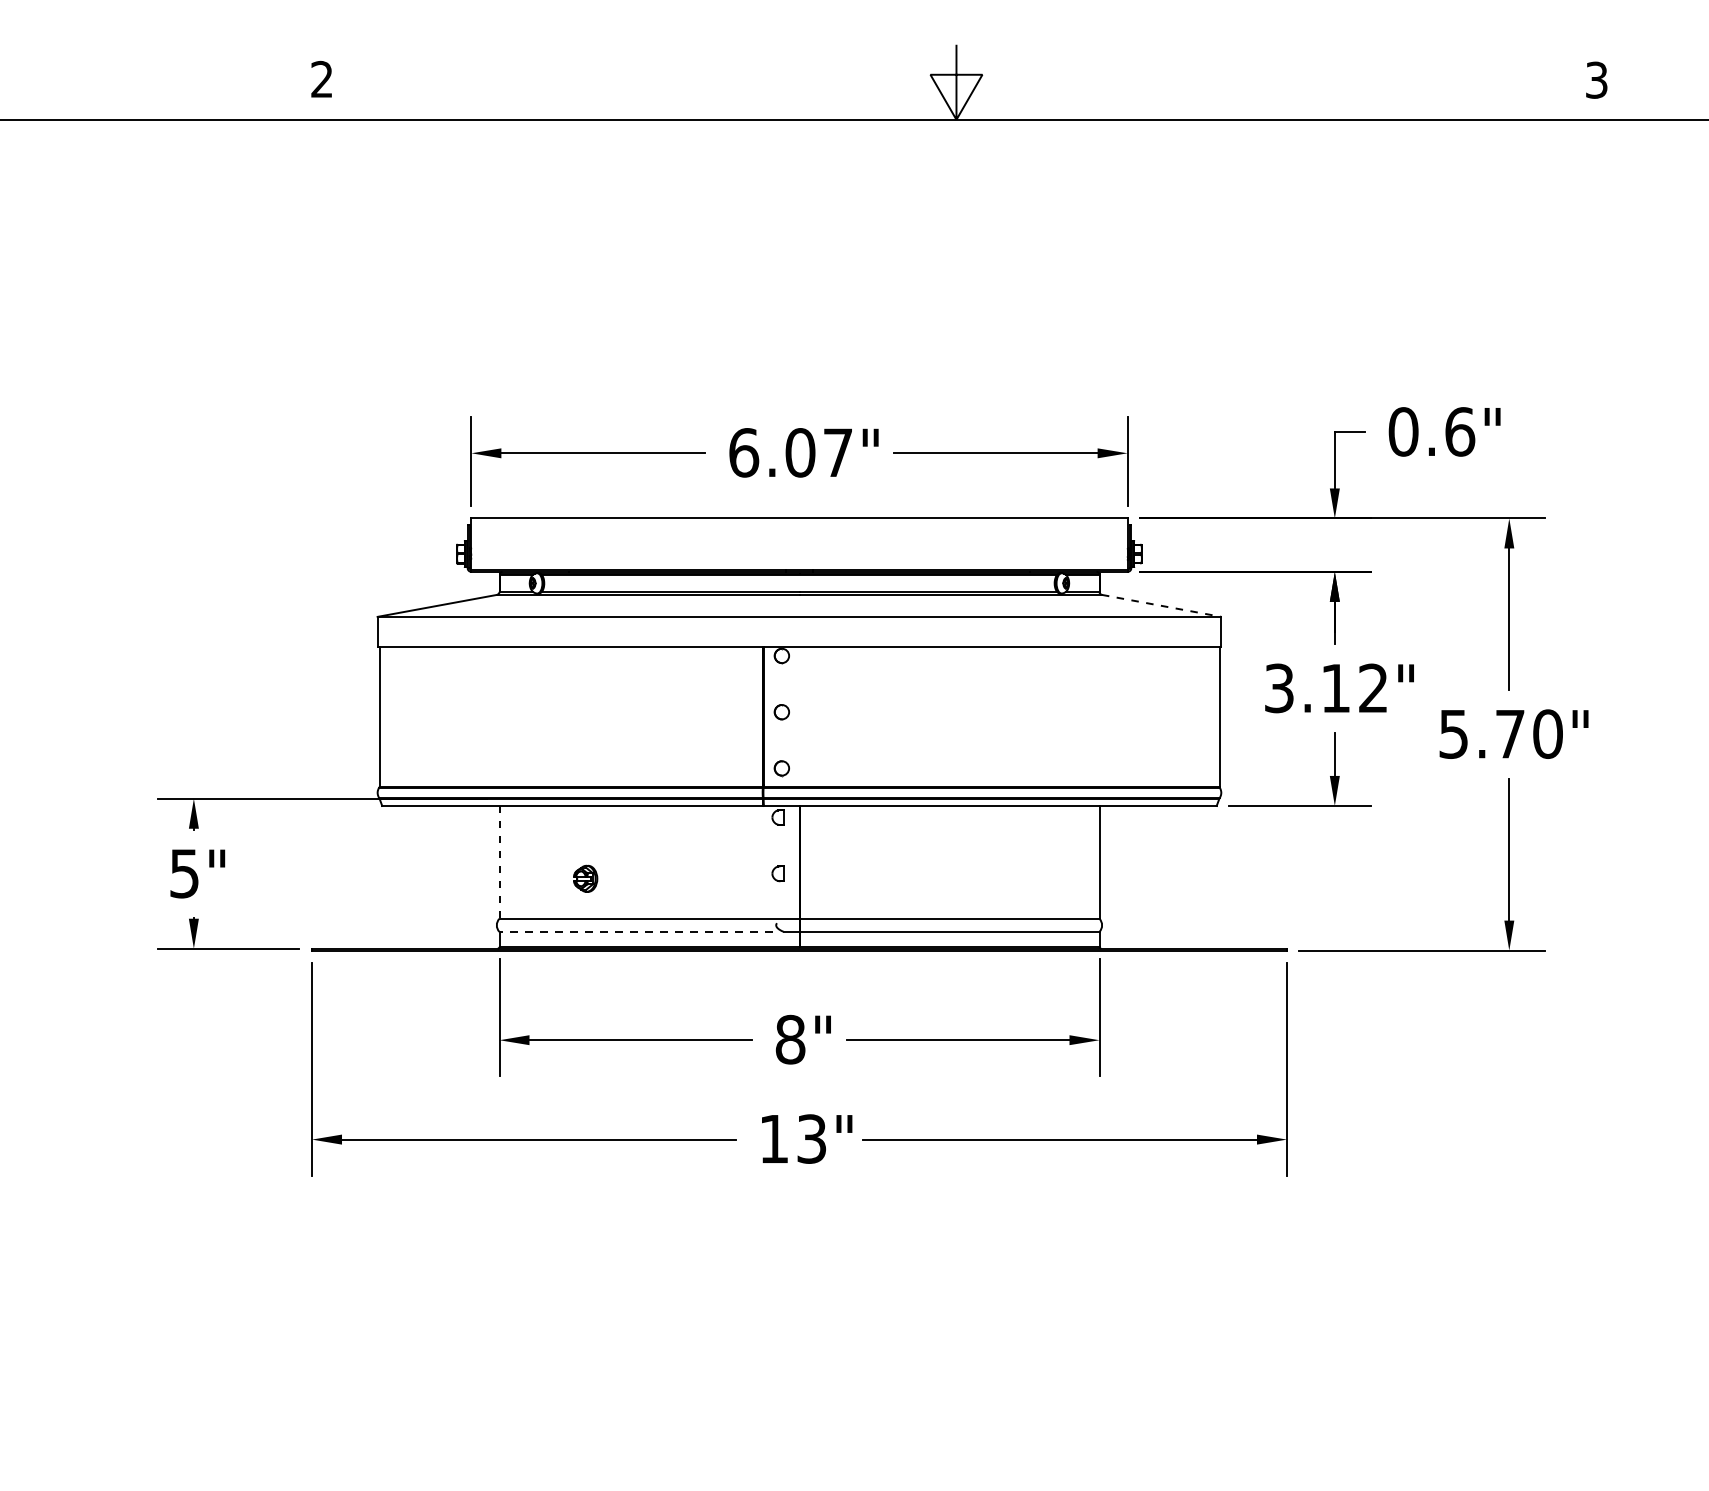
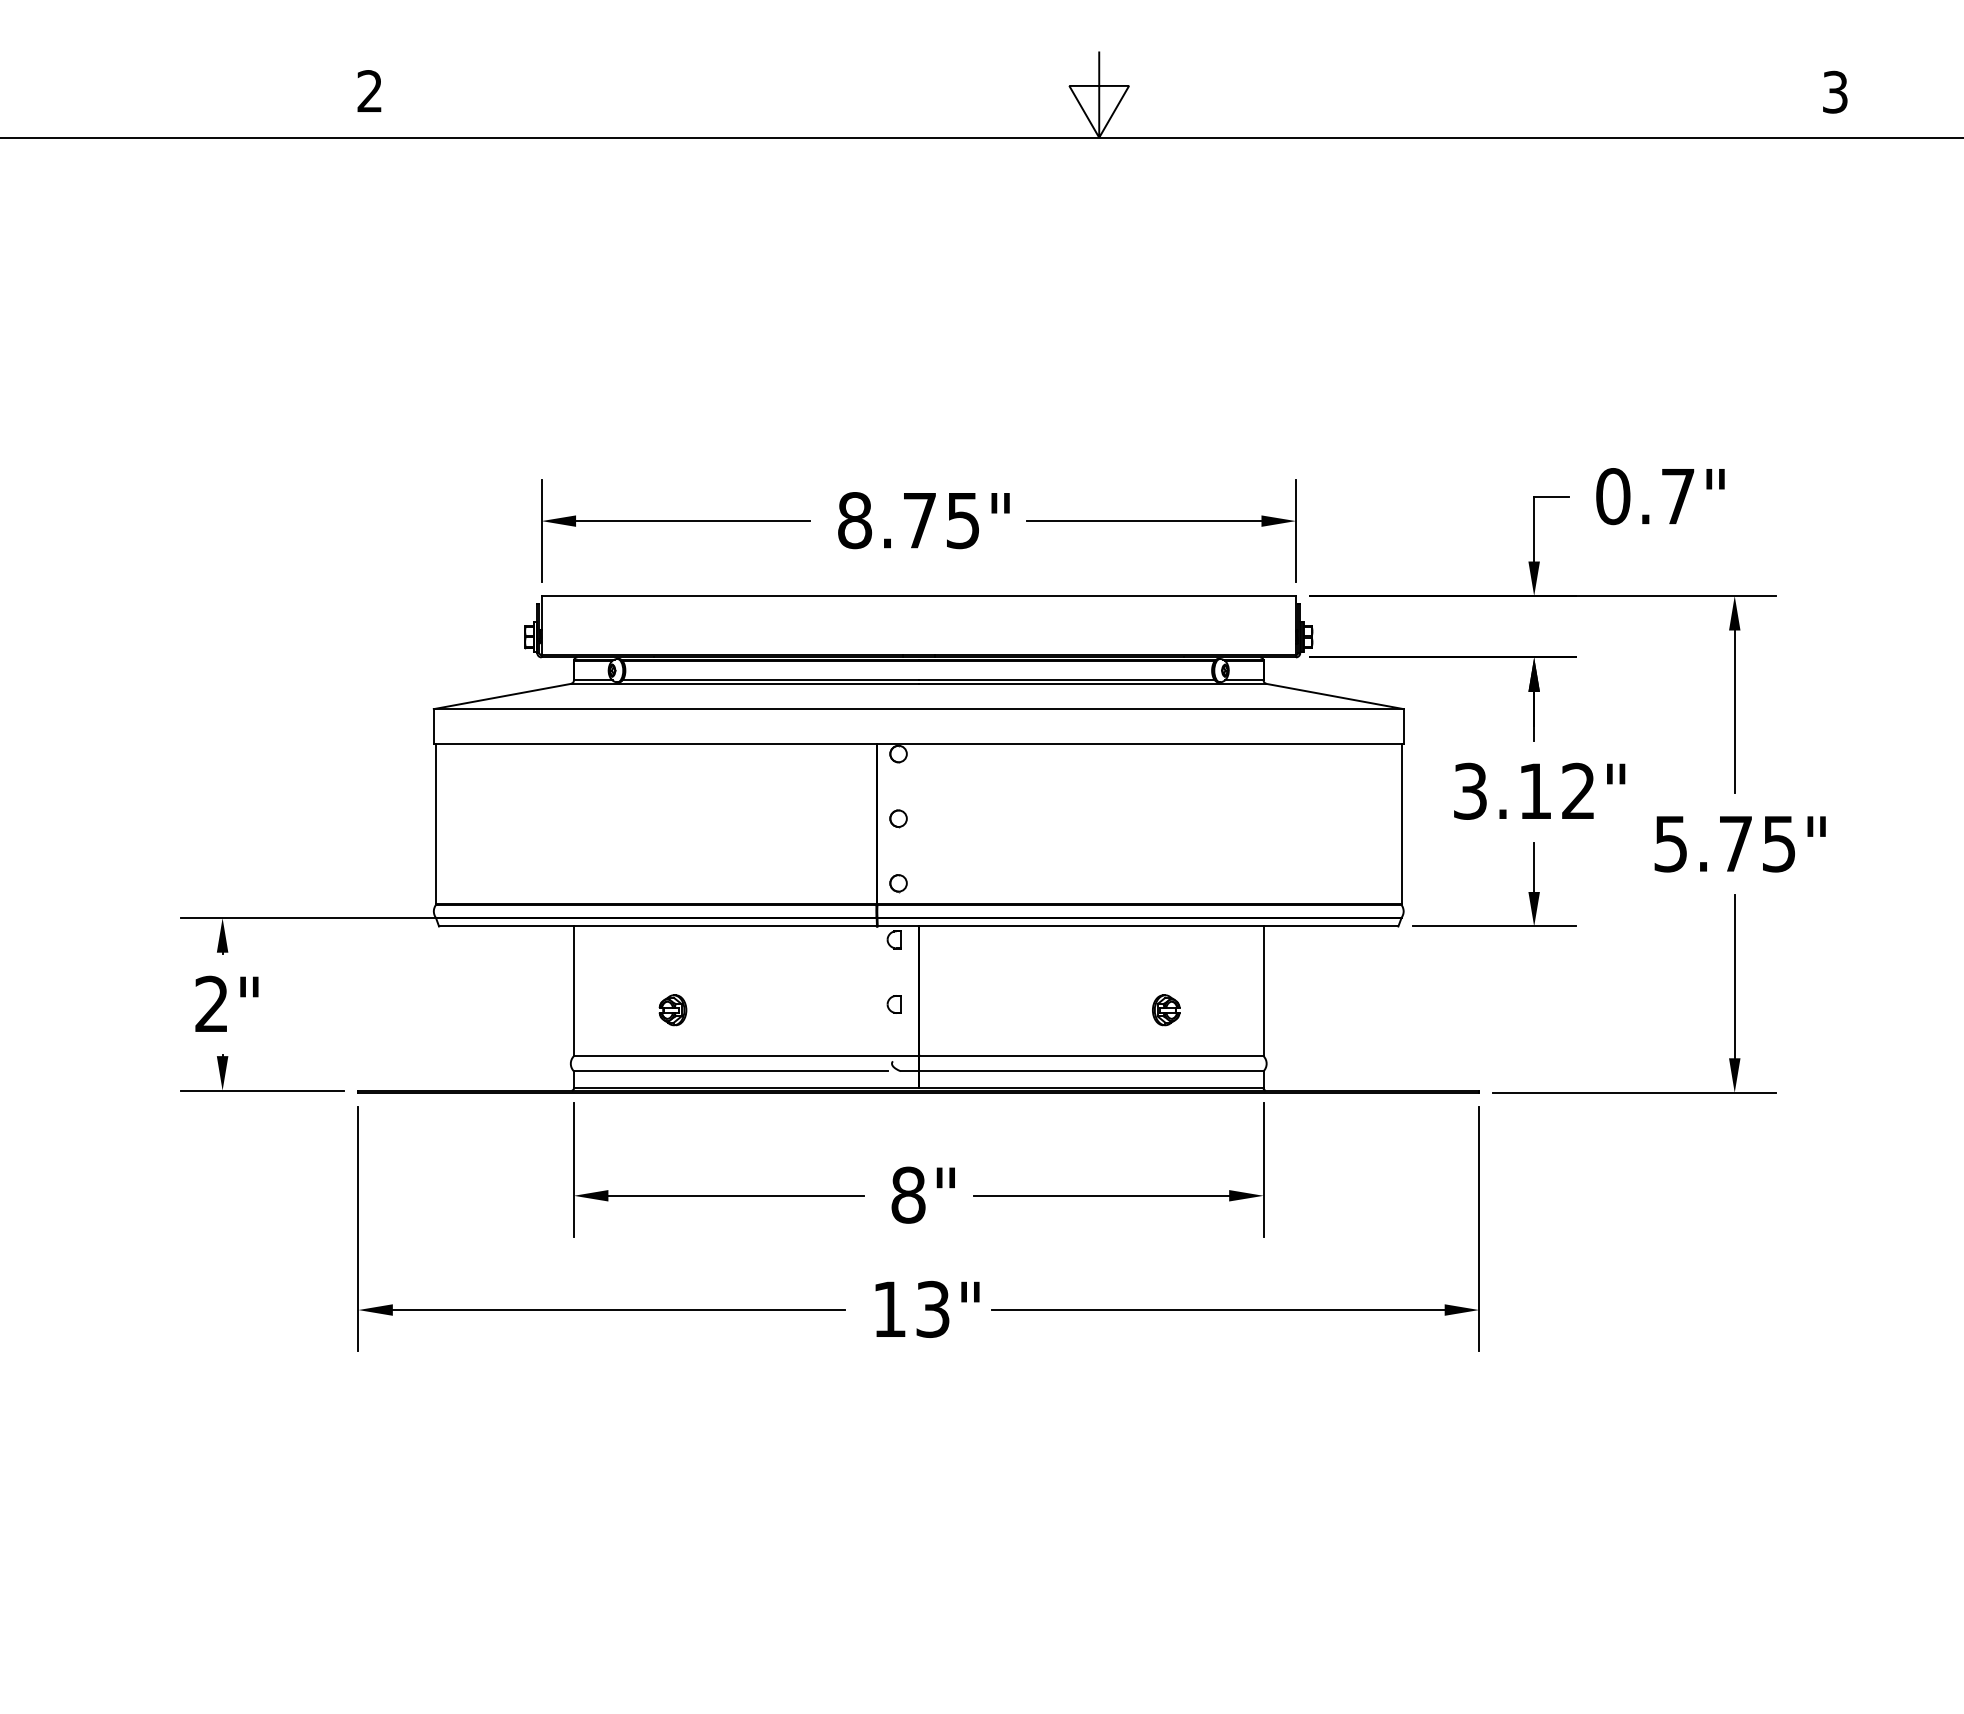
text: (1460, 431) -> (1678, 496), 0.6" -> 0.7"
text: (790, 452) -> (908, 520), 6.07" -> 8.75"
line: (1162, 605) -> (1335, 696), dashed -> solid
text: (1548, 733) -> (1779, 843), 5.70" -> 5.75"
line: (499, 862) -> (573, 991), dashed -> solid
text: (184, 872) -> (211, 1003), 5" -> 2"
part: (1014, 879) -> (1166, 1010), added
line: (635, 932) -> (730, 1071), dashed -> solid

